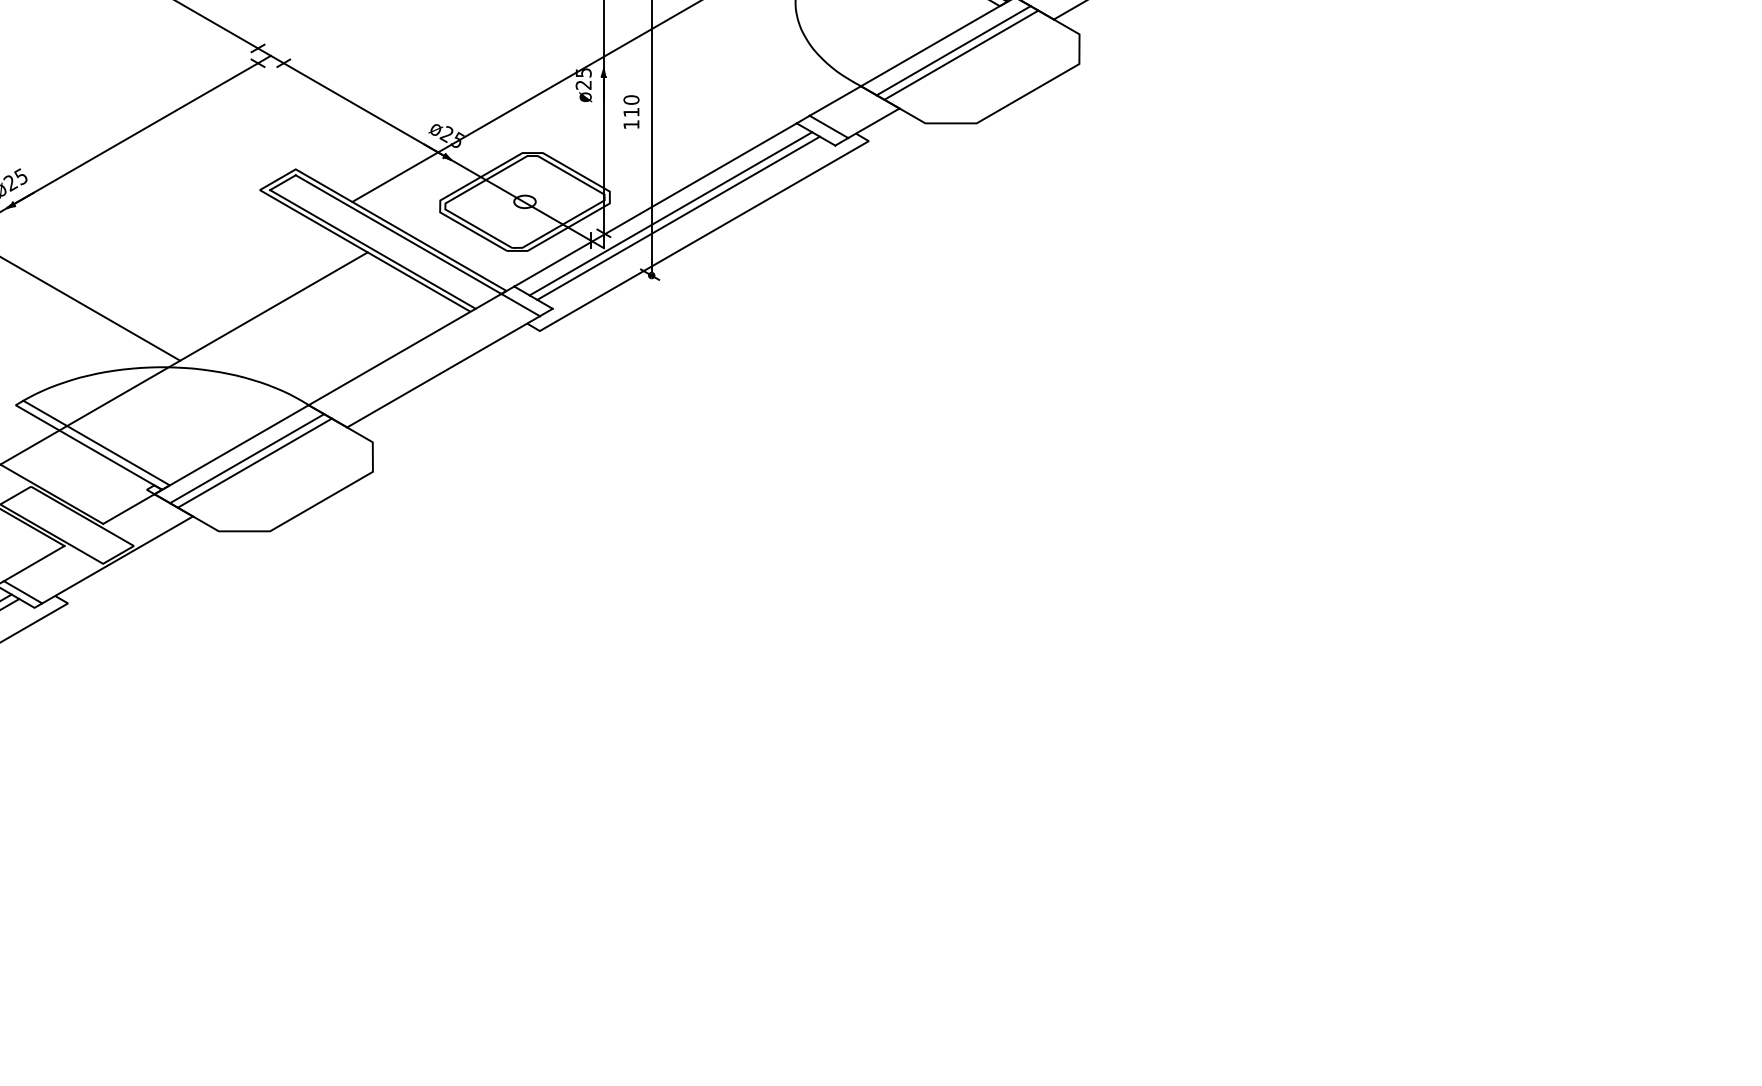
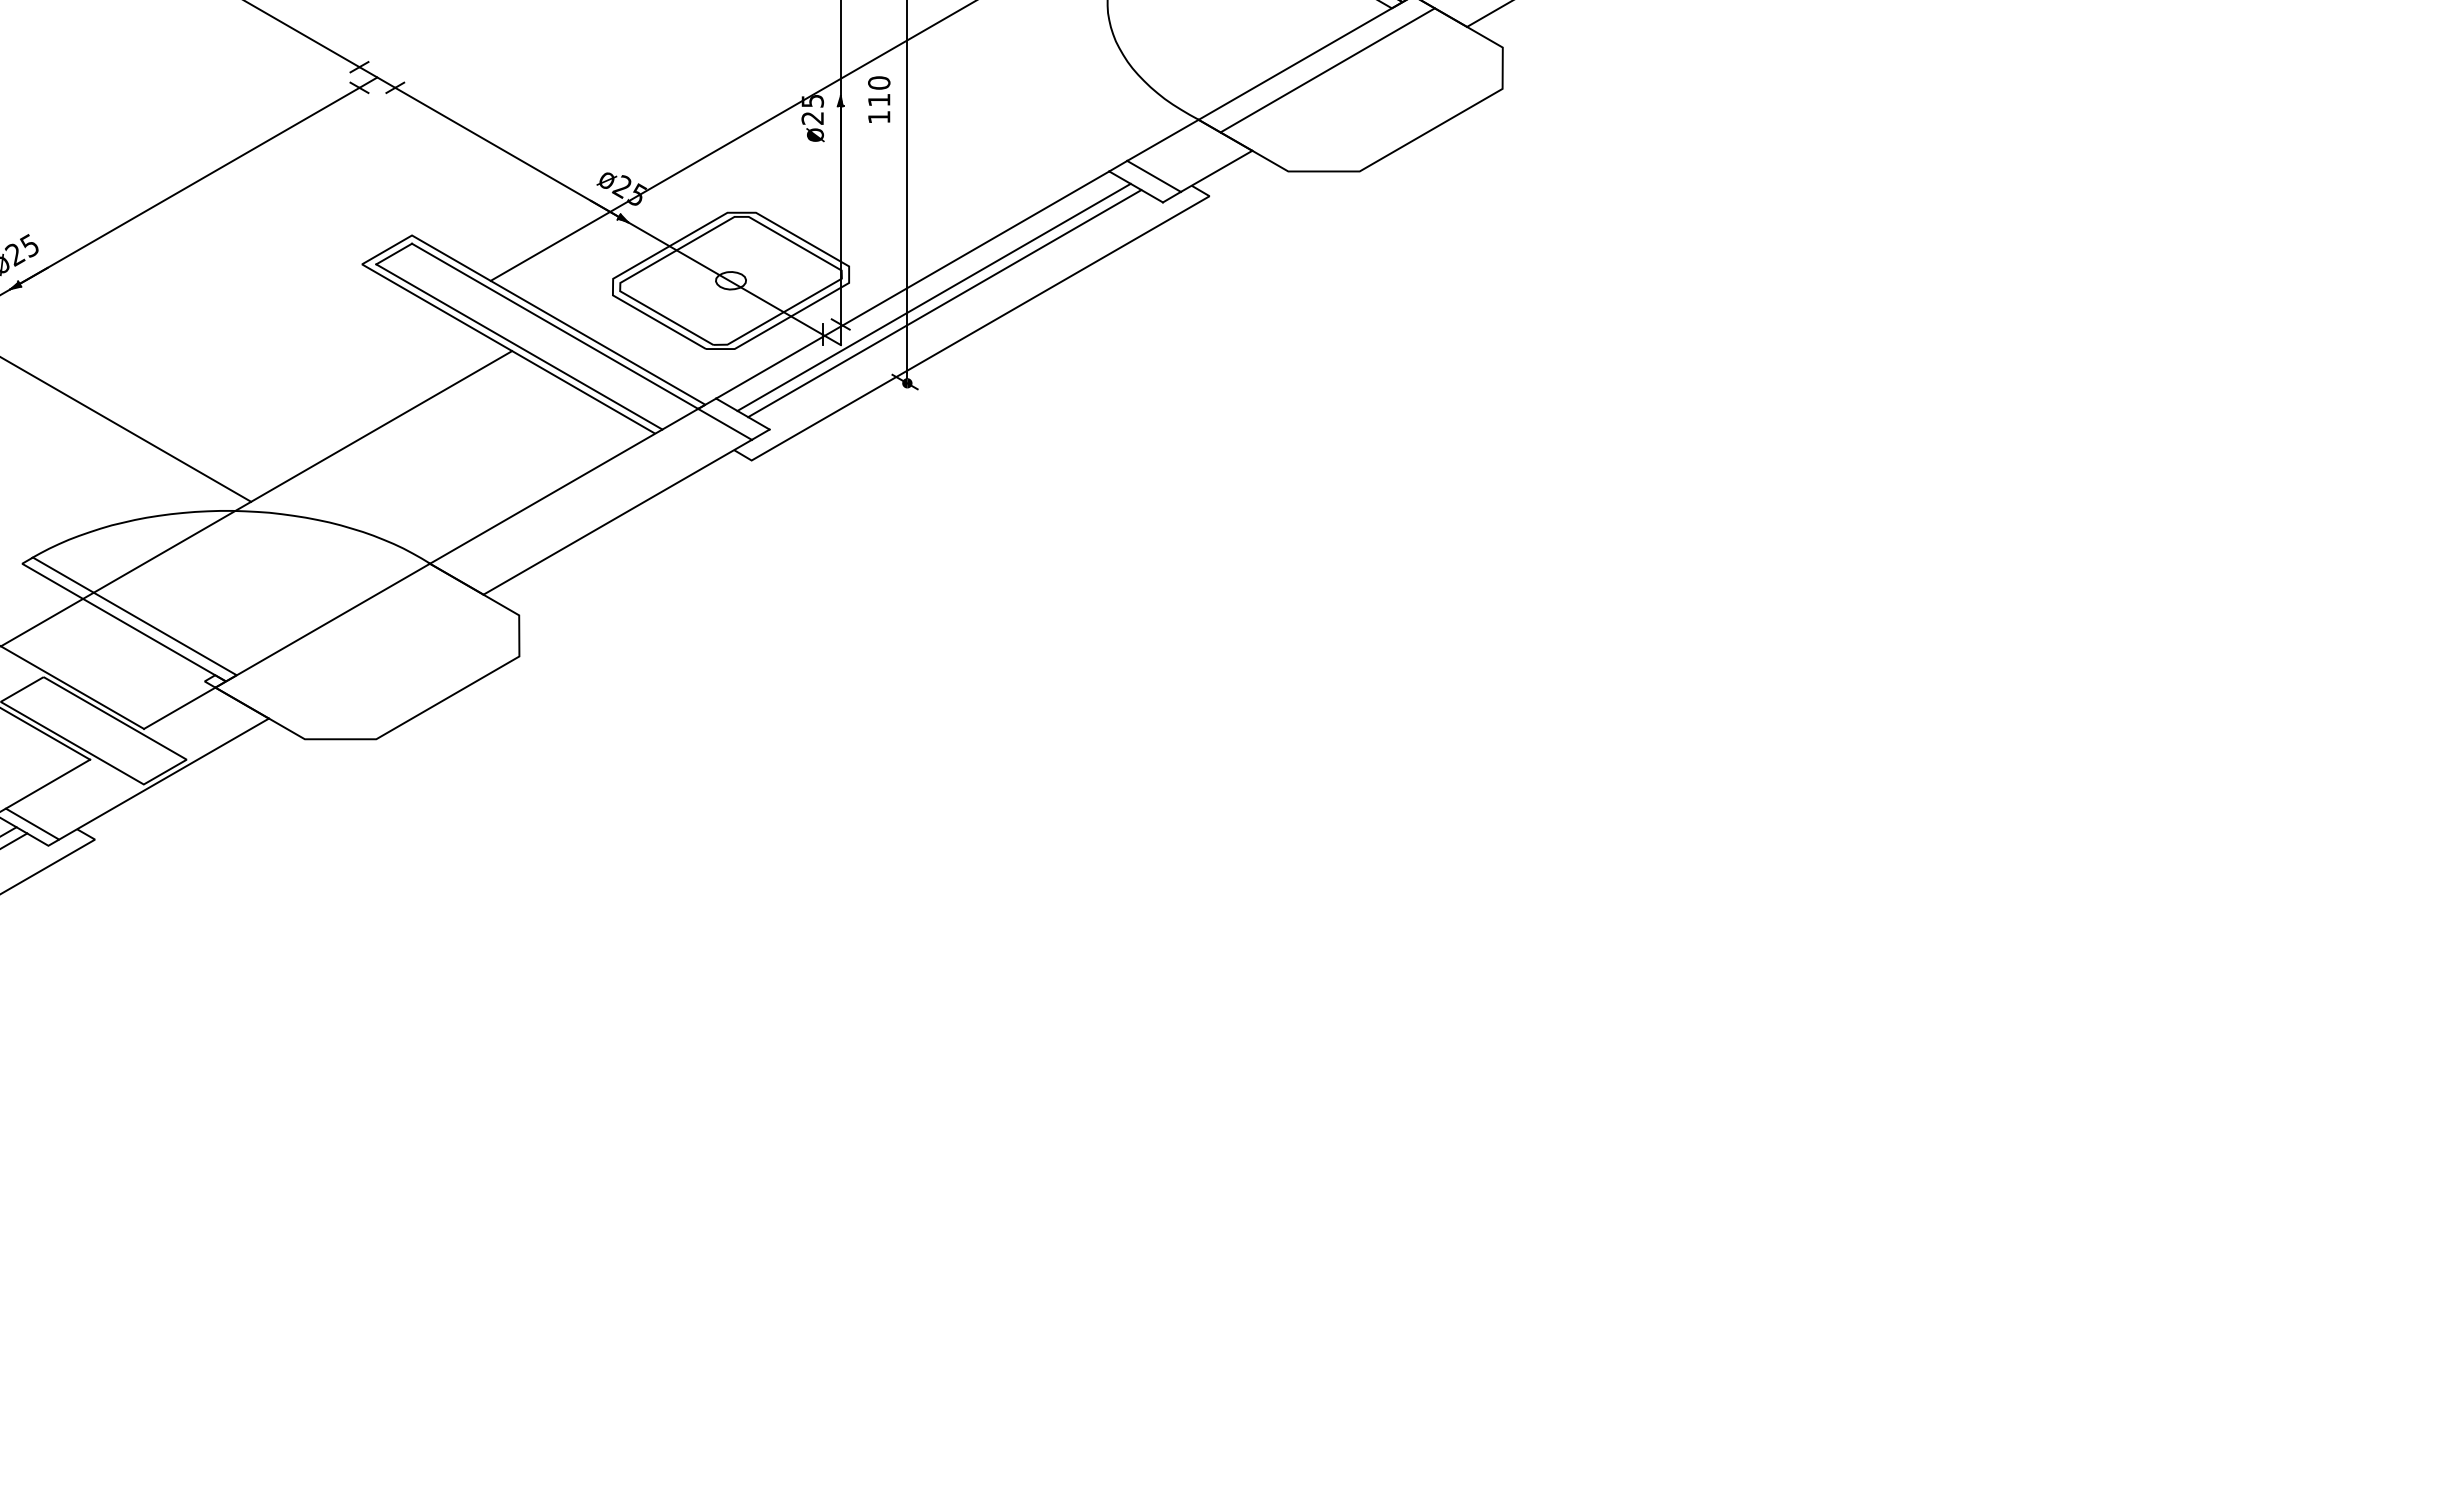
line: (961, 55) -> (1338, 76), removed
text: (631, 111) -> (879, 99), moved
line: (247, 458) -> (344, 638), removed
line: (254, 463) -> (354, 644), removed

